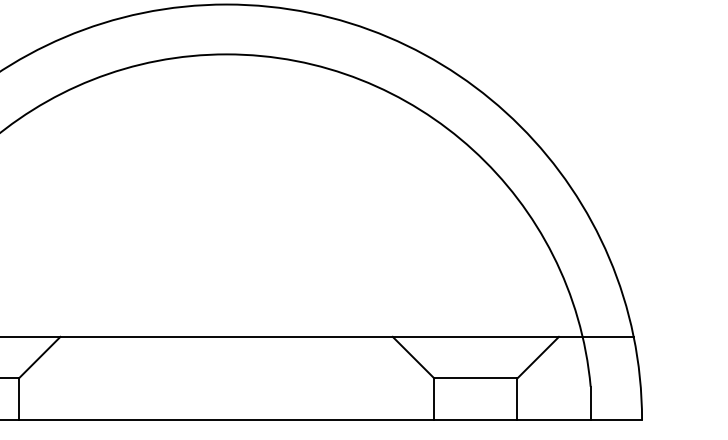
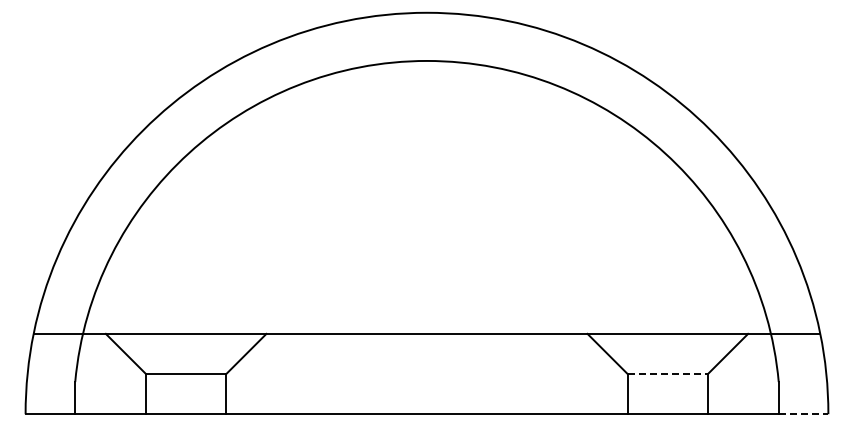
line: (476, 378) -> (668, 374), solid -> dashed
line: (616, 420) -> (803, 414), solid -> dashed

